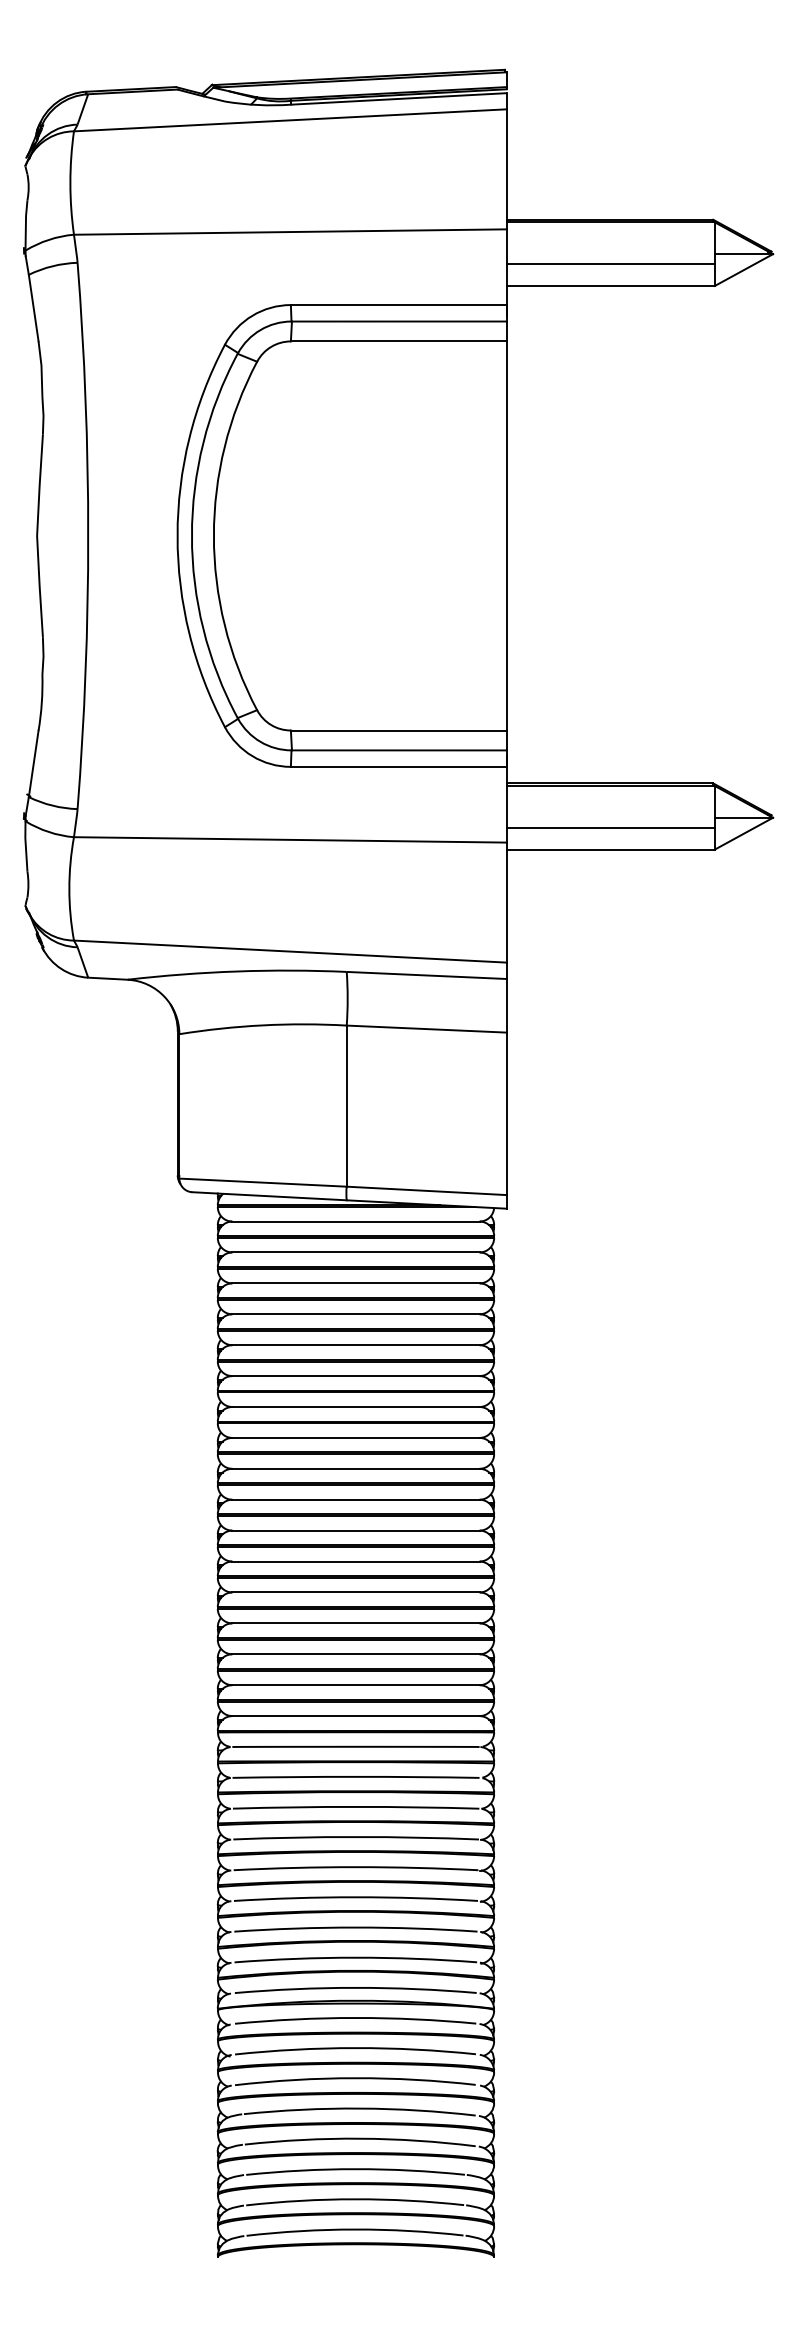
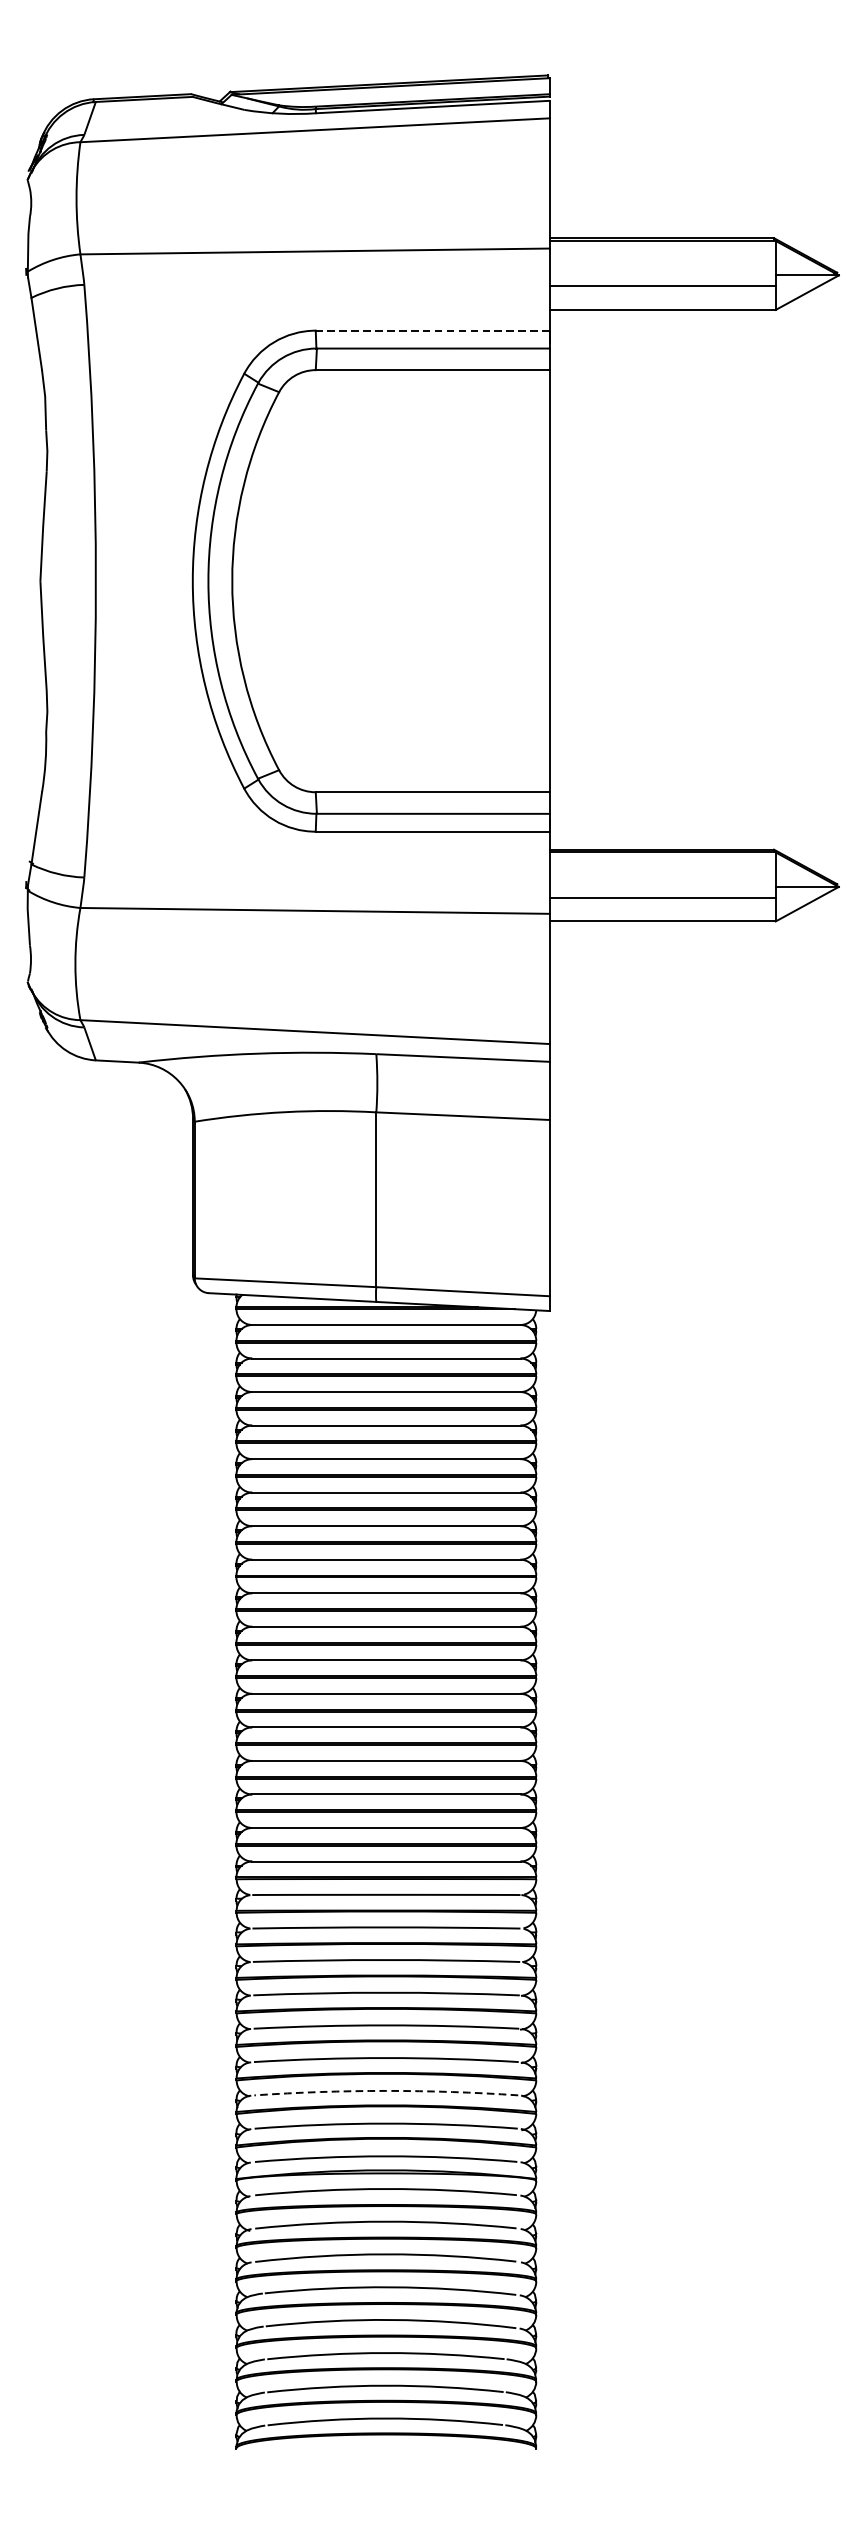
line: (398, 305) -> (432, 331), solid -> dashed
arc: (355, 1927) -> (385, 2090), solid -> dashed

